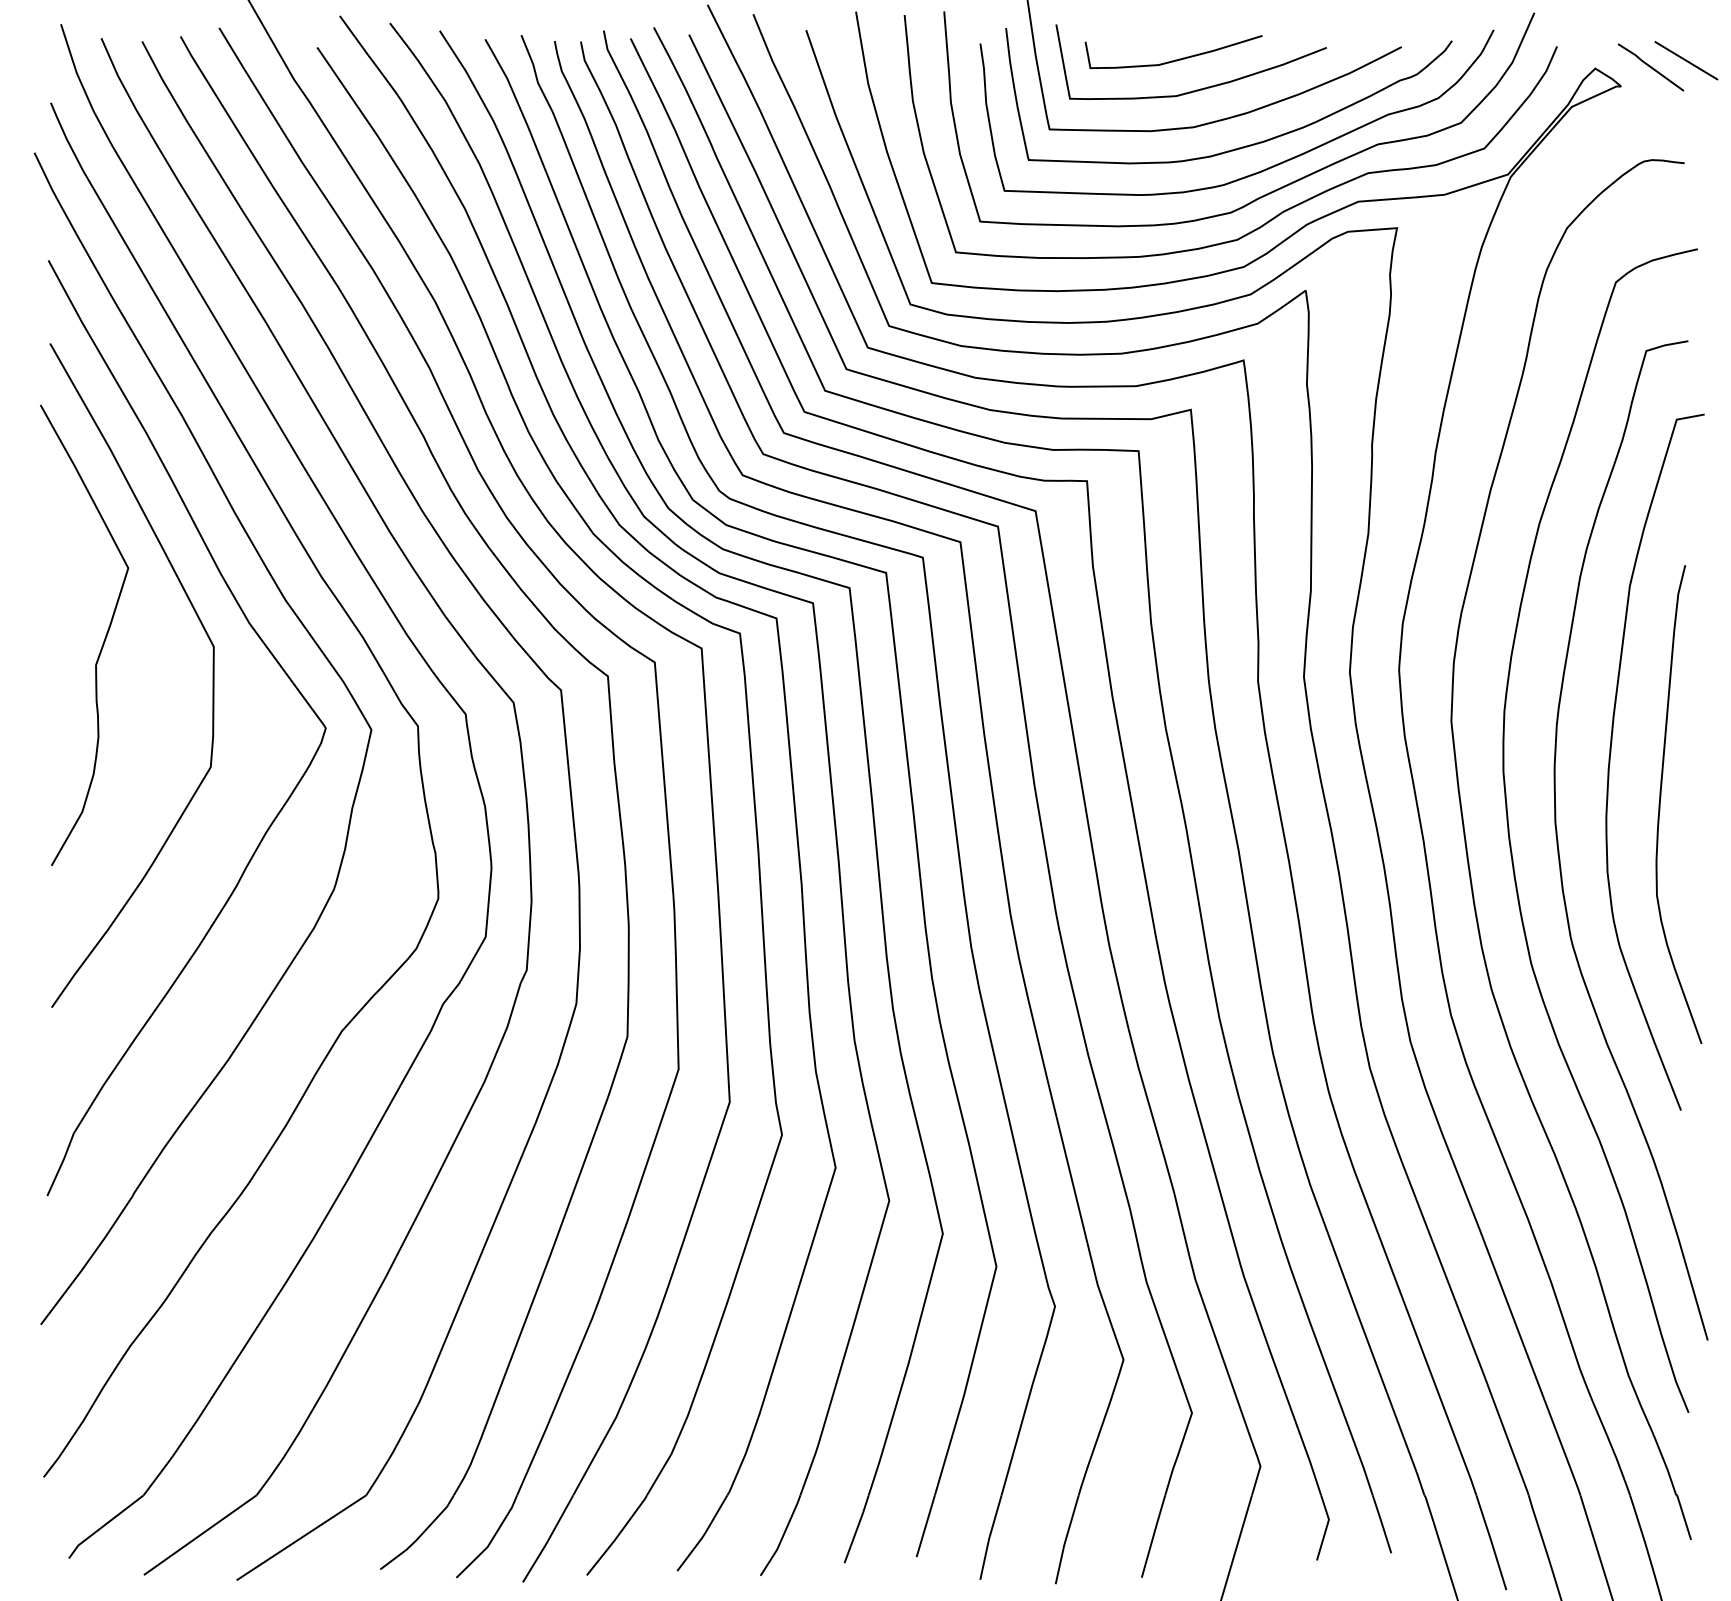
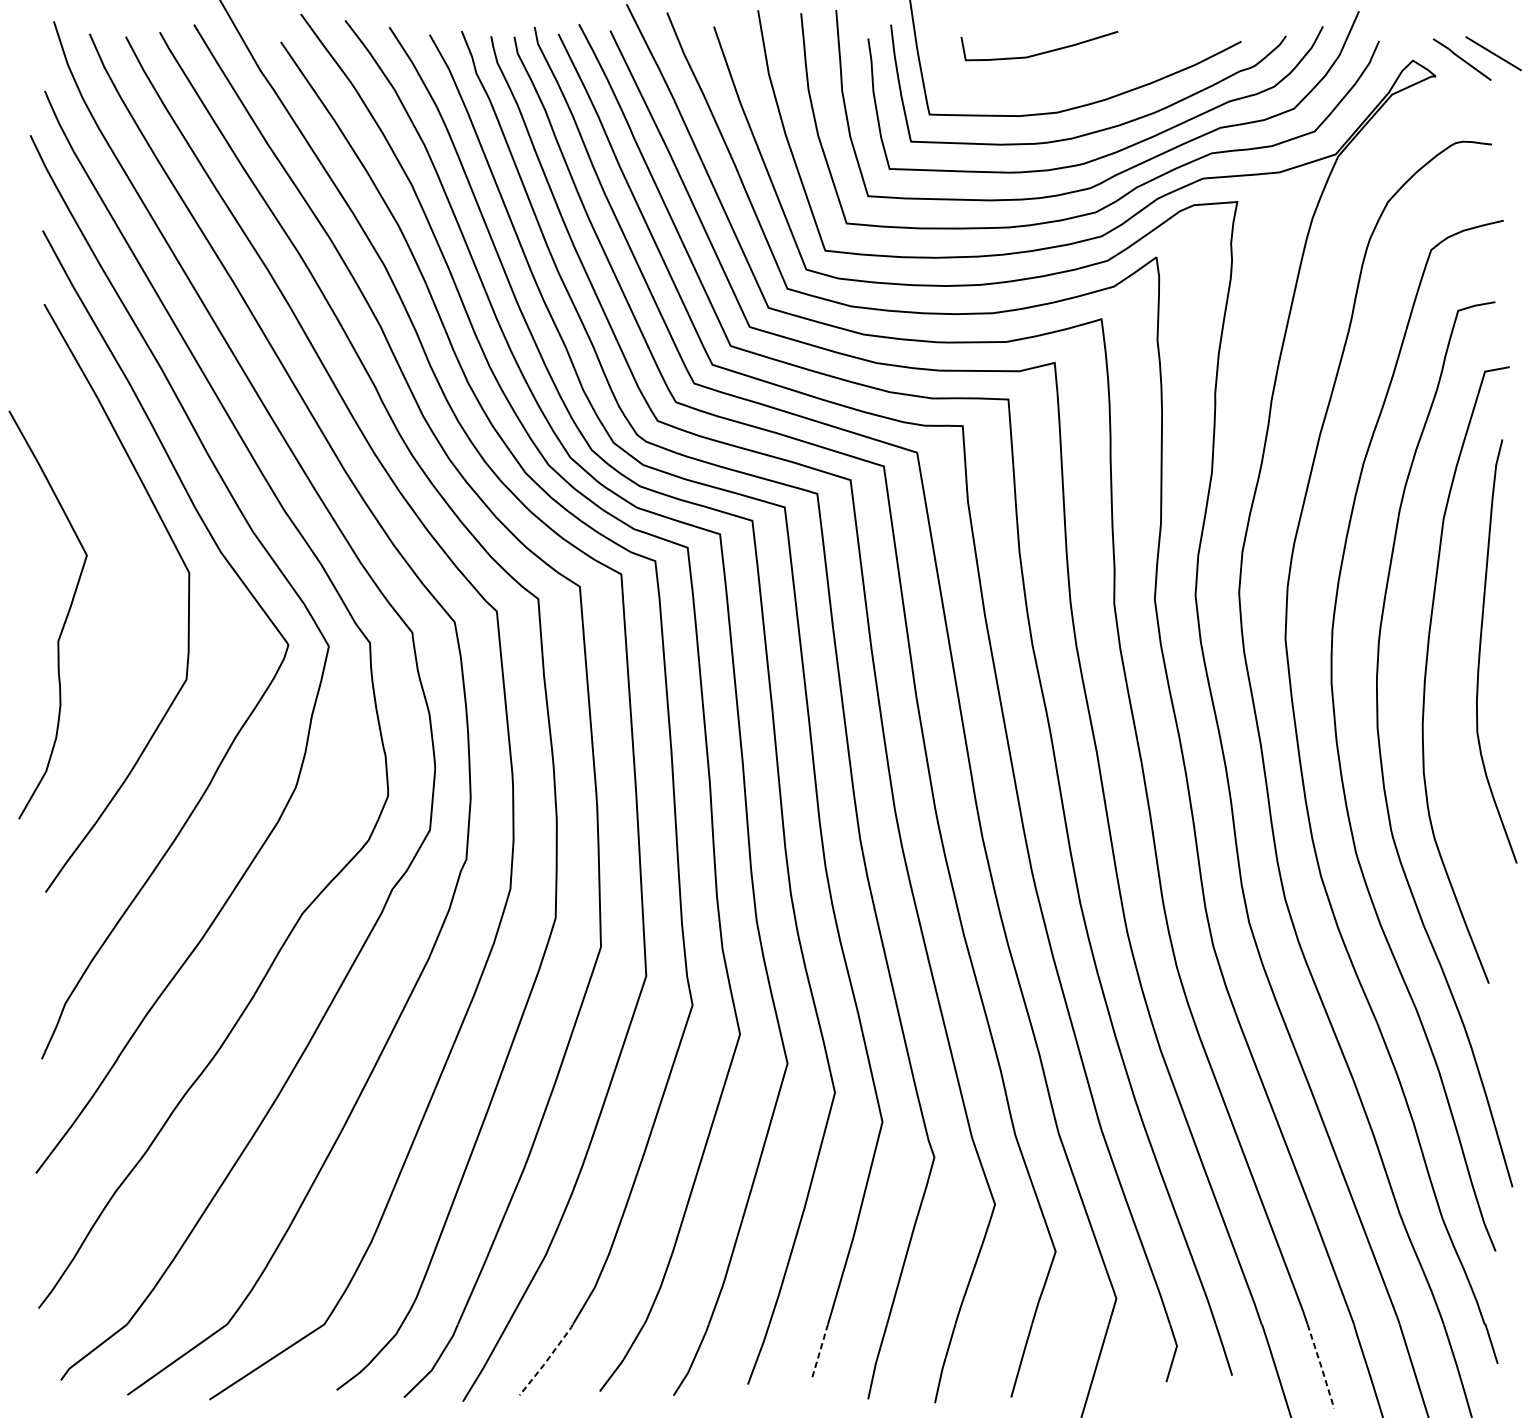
curve: (1196, 89) -> (1059, 79), removed
curve: (103, 640) -> (64, 619), moved
curve: (1660, 804) -> (1480, 651), moved
line: (925, 1526) -> (819, 1352), solid -> dashed
line: (617, 1536) -> (546, 1360), solid -> dashed
line: (1491, 1542) -> (1321, 1366), solid -> dashed

